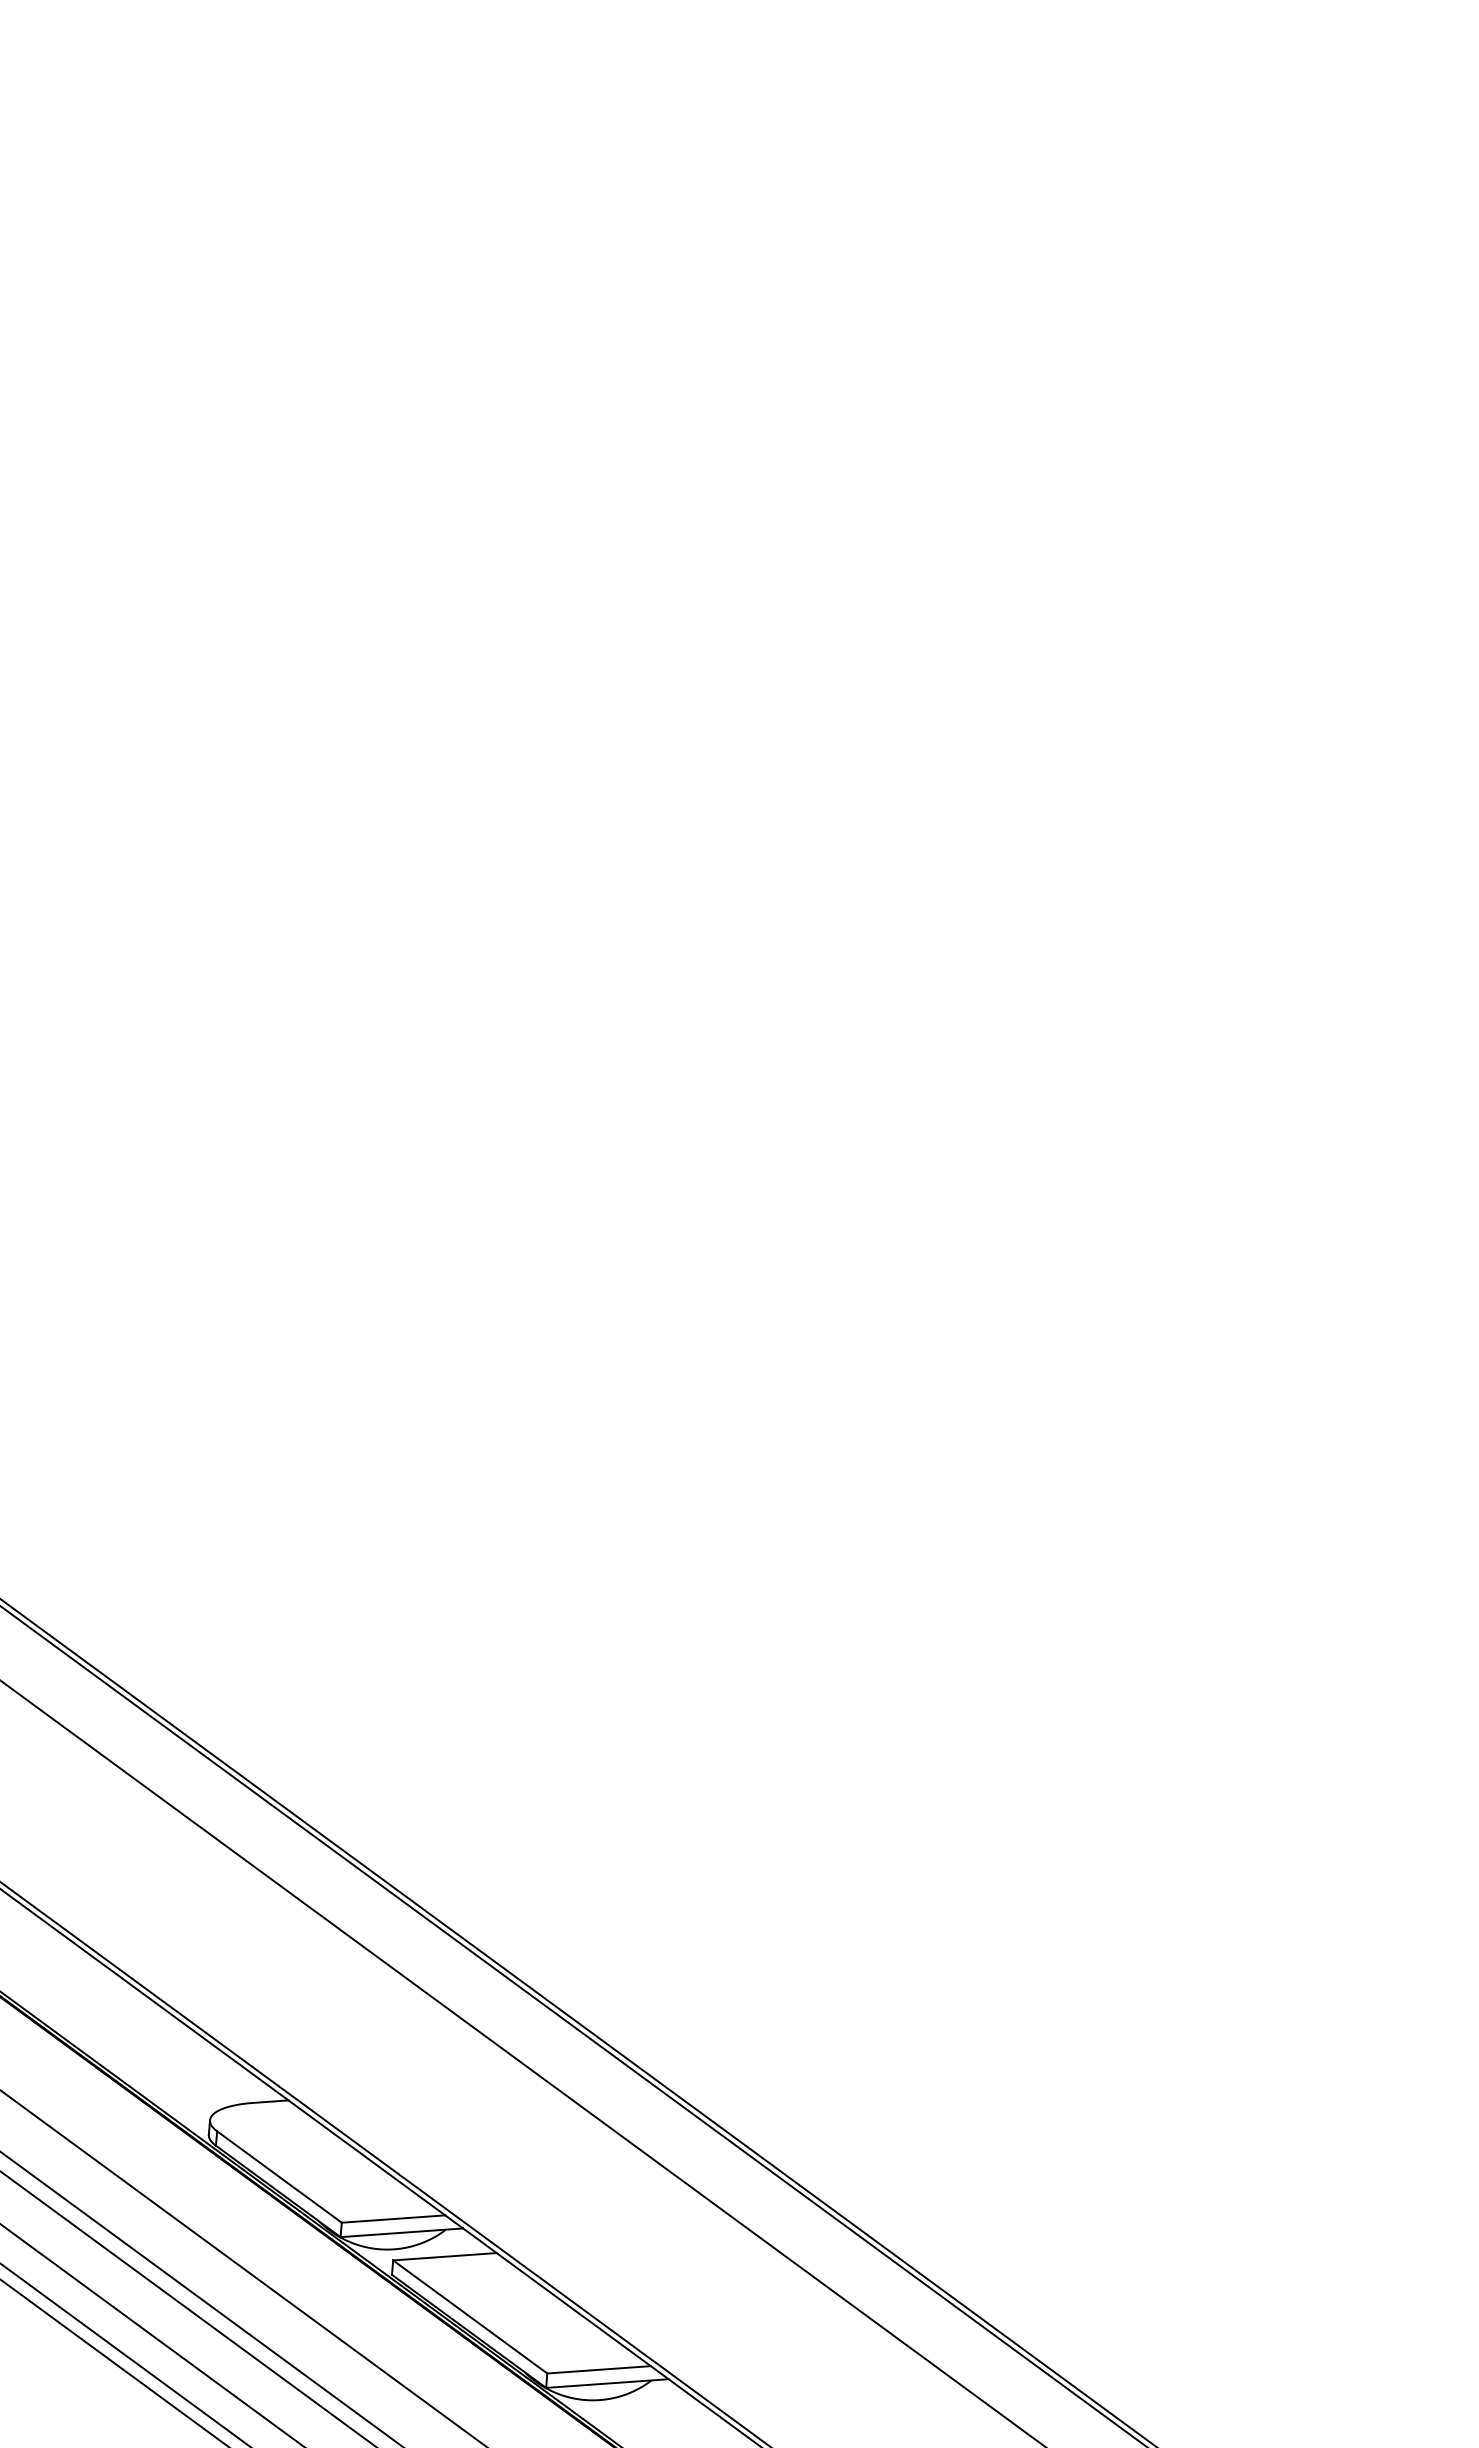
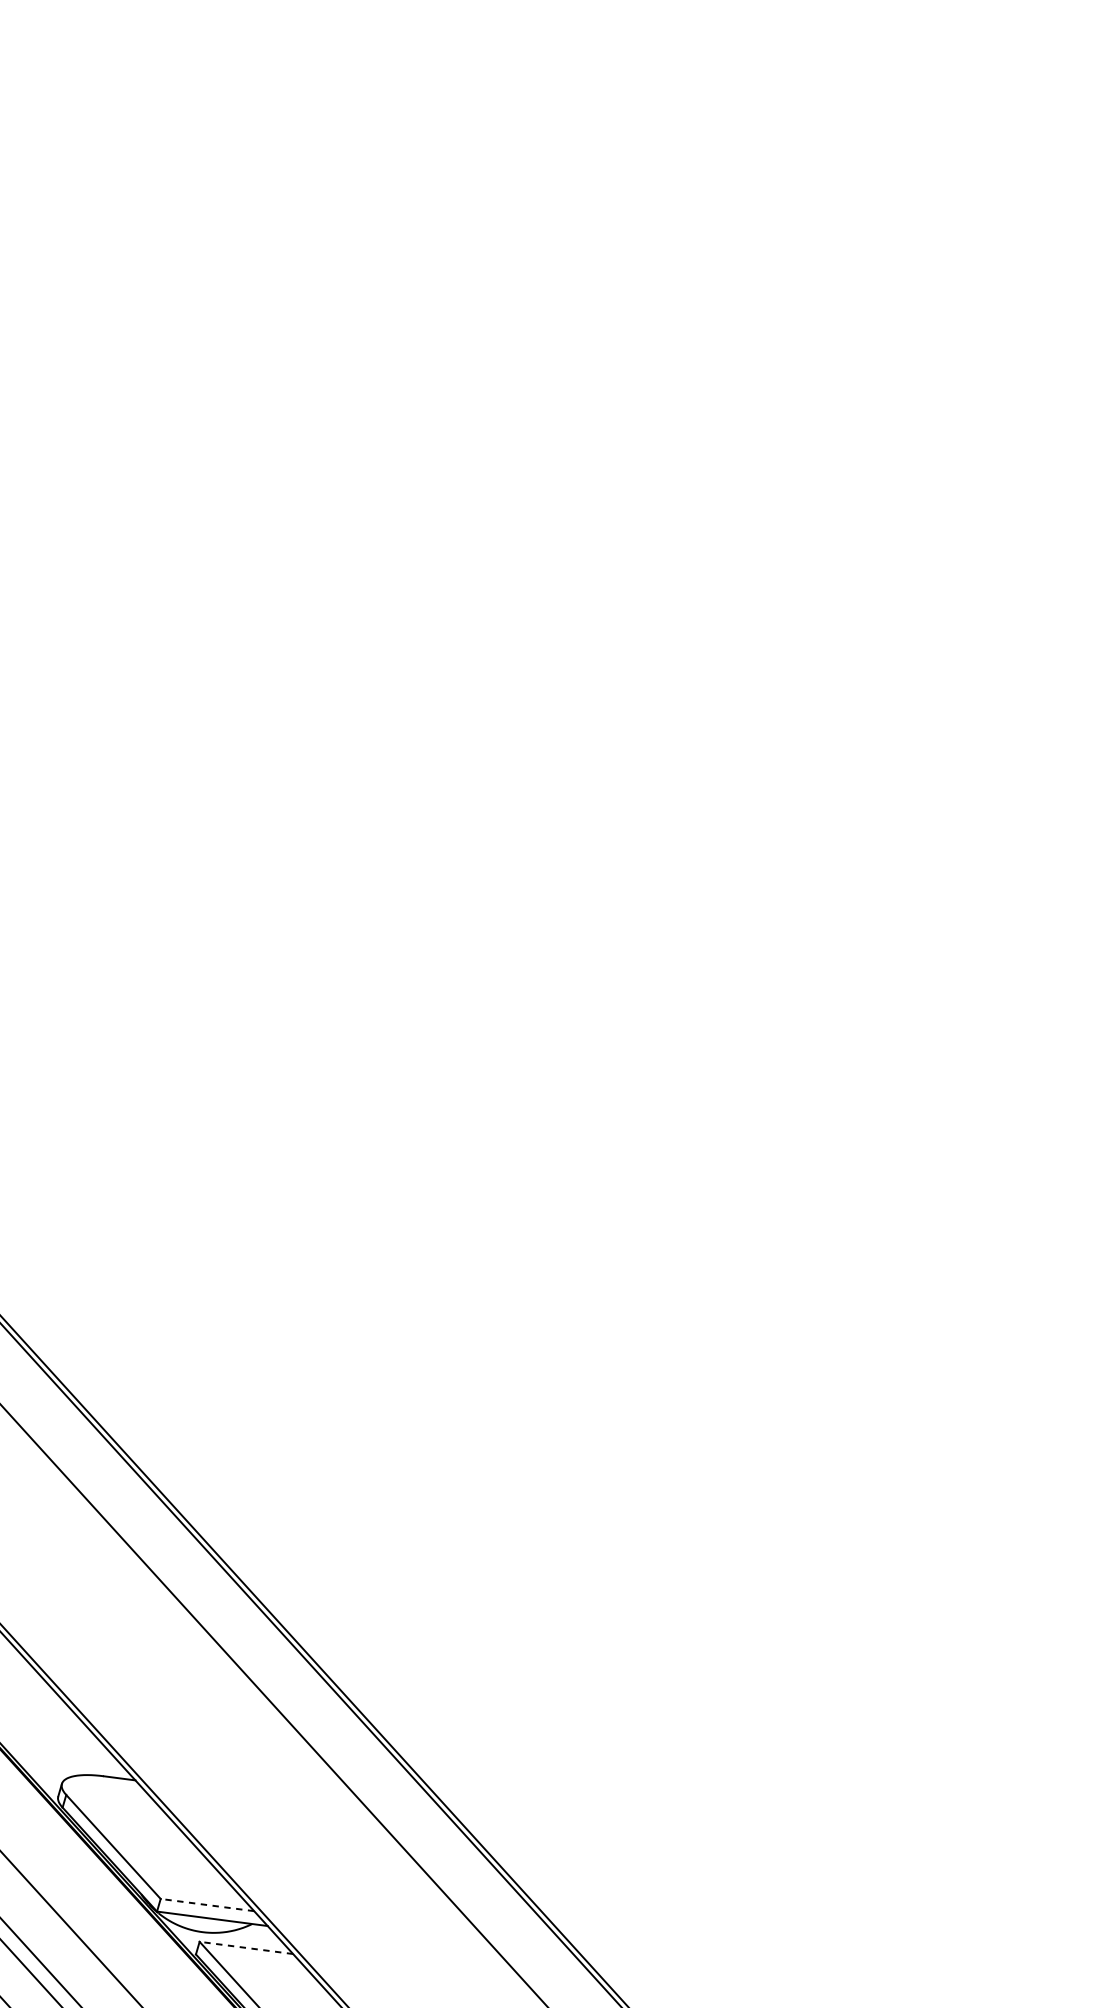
line: (393, 2219) -> (207, 1905), solid -> dashed
line: (444, 2256) -> (246, 1947), solid -> dashed

